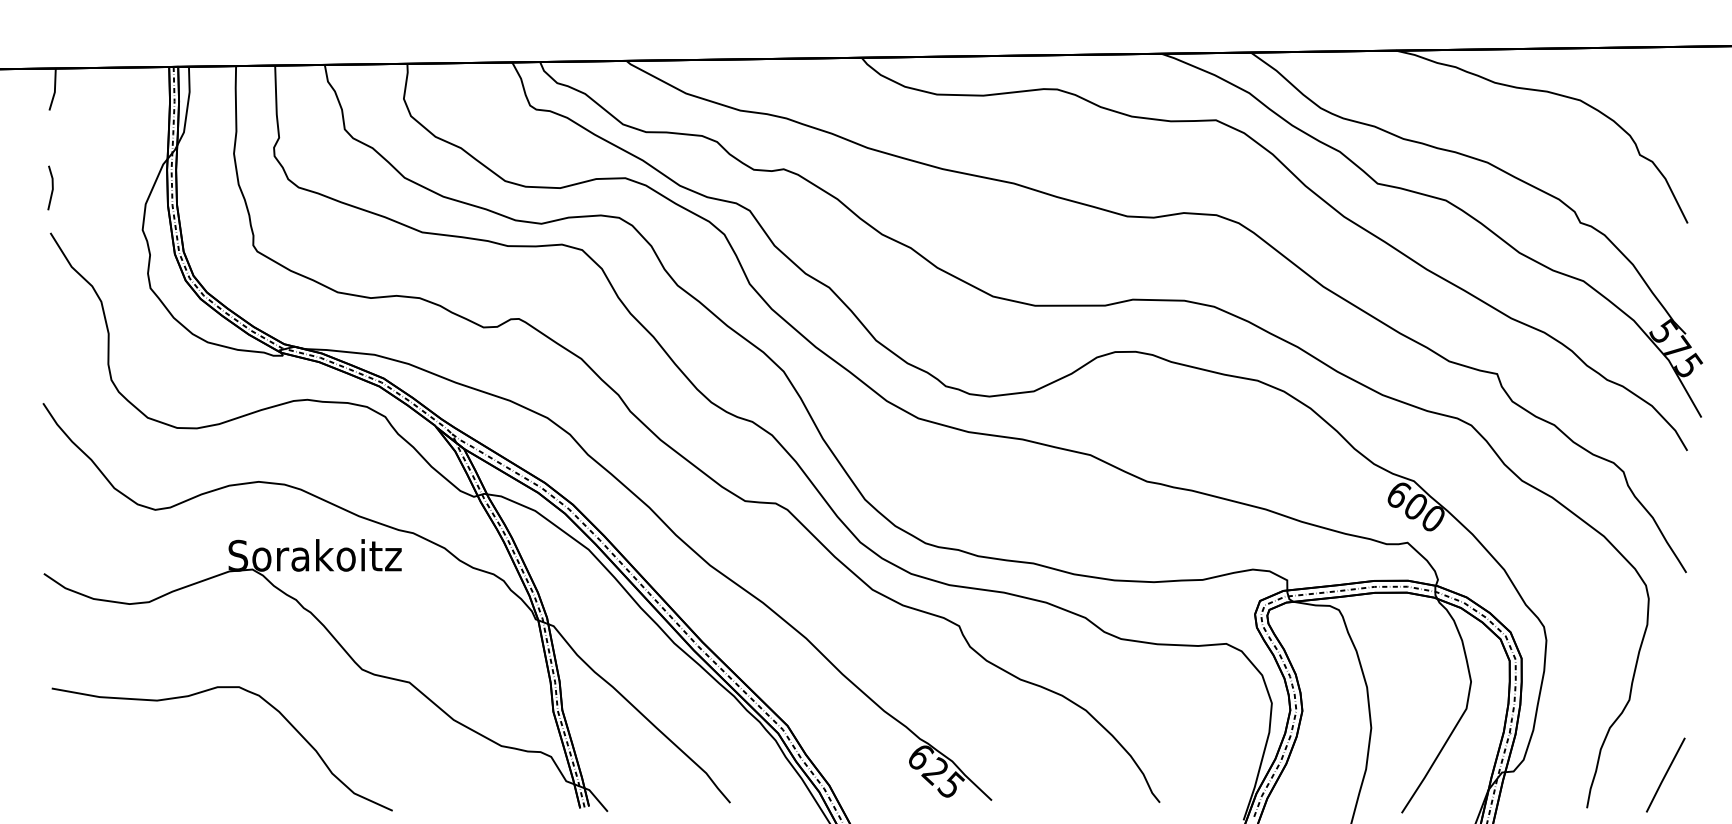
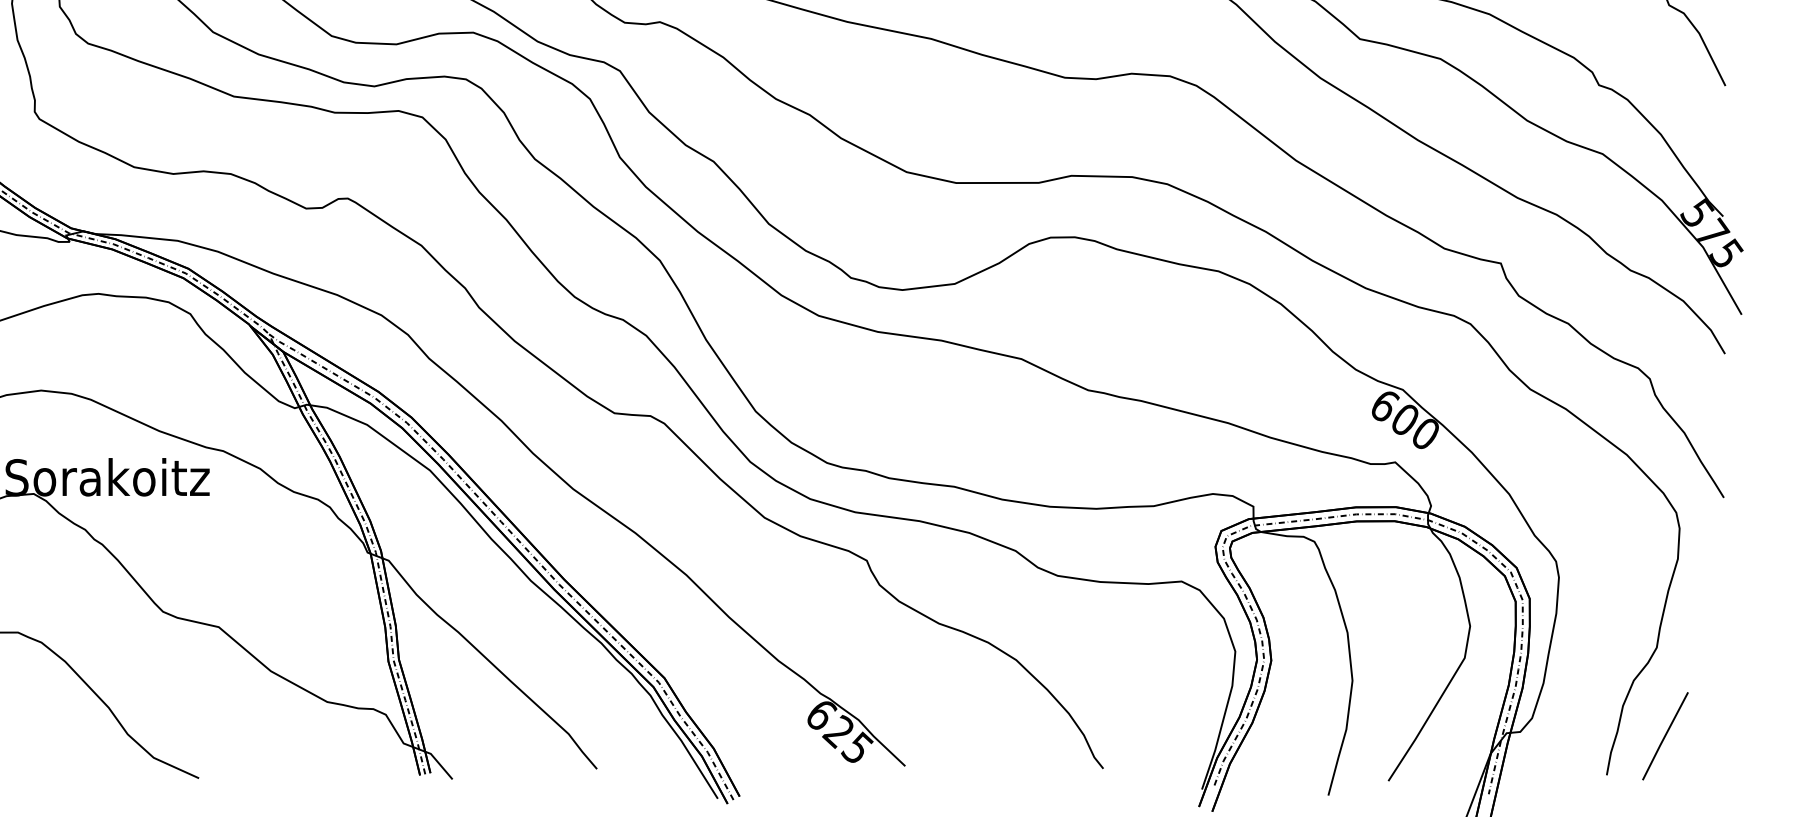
line: (1665, 774) -> (1665, 735), moved

